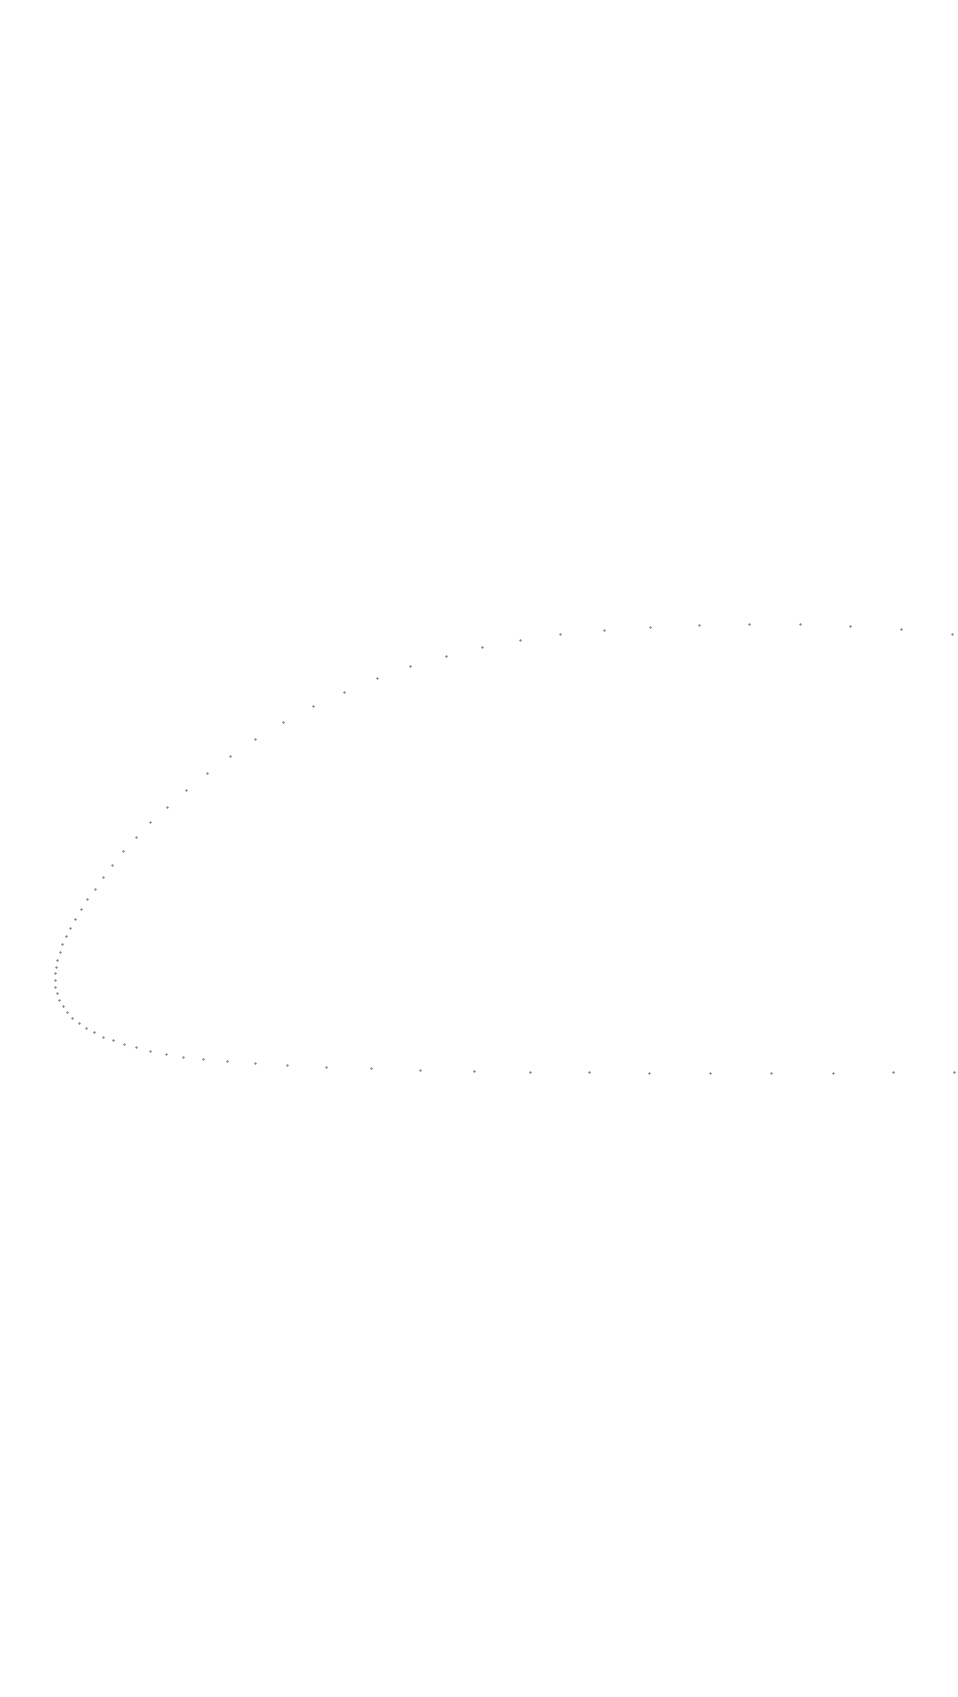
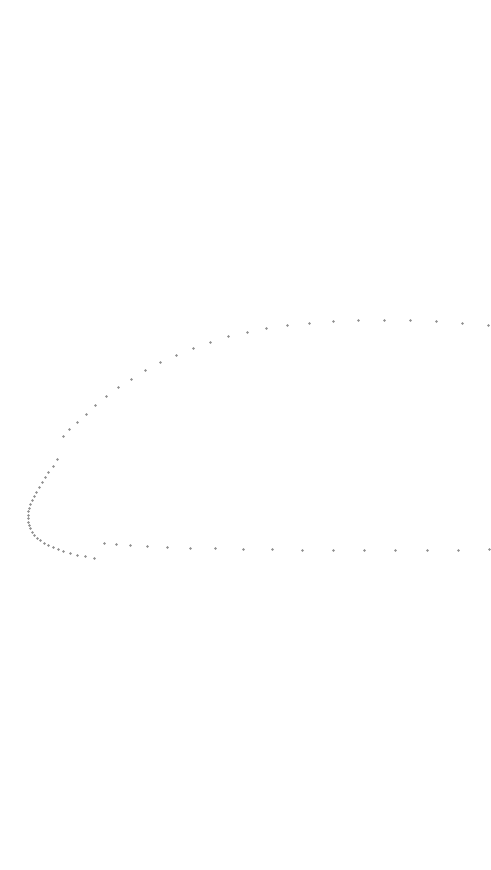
part: (69, 937) -> (35, 496), moved

